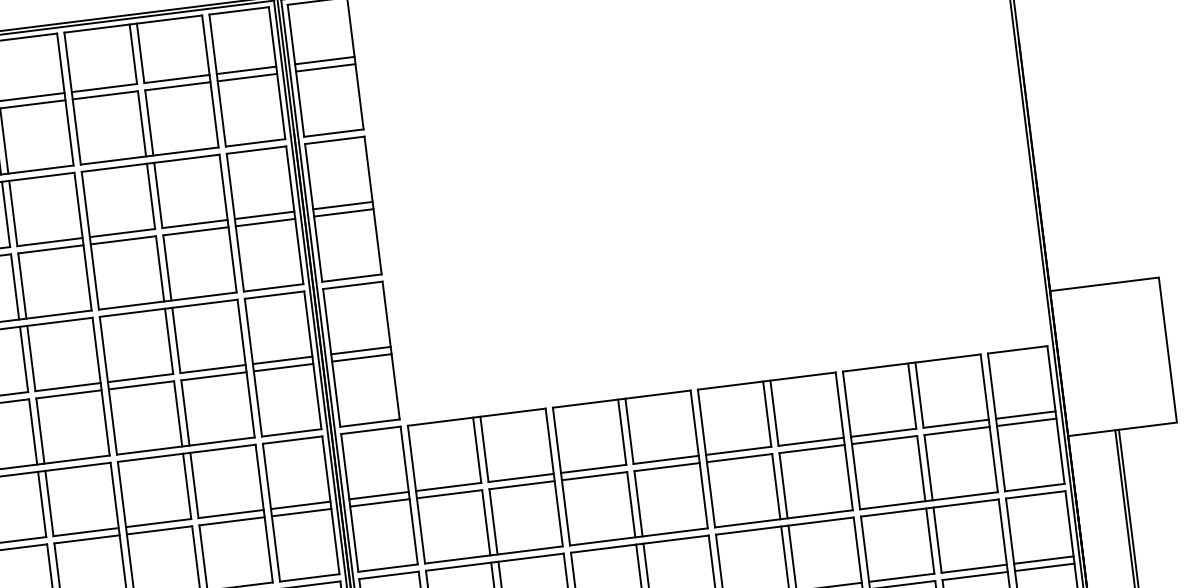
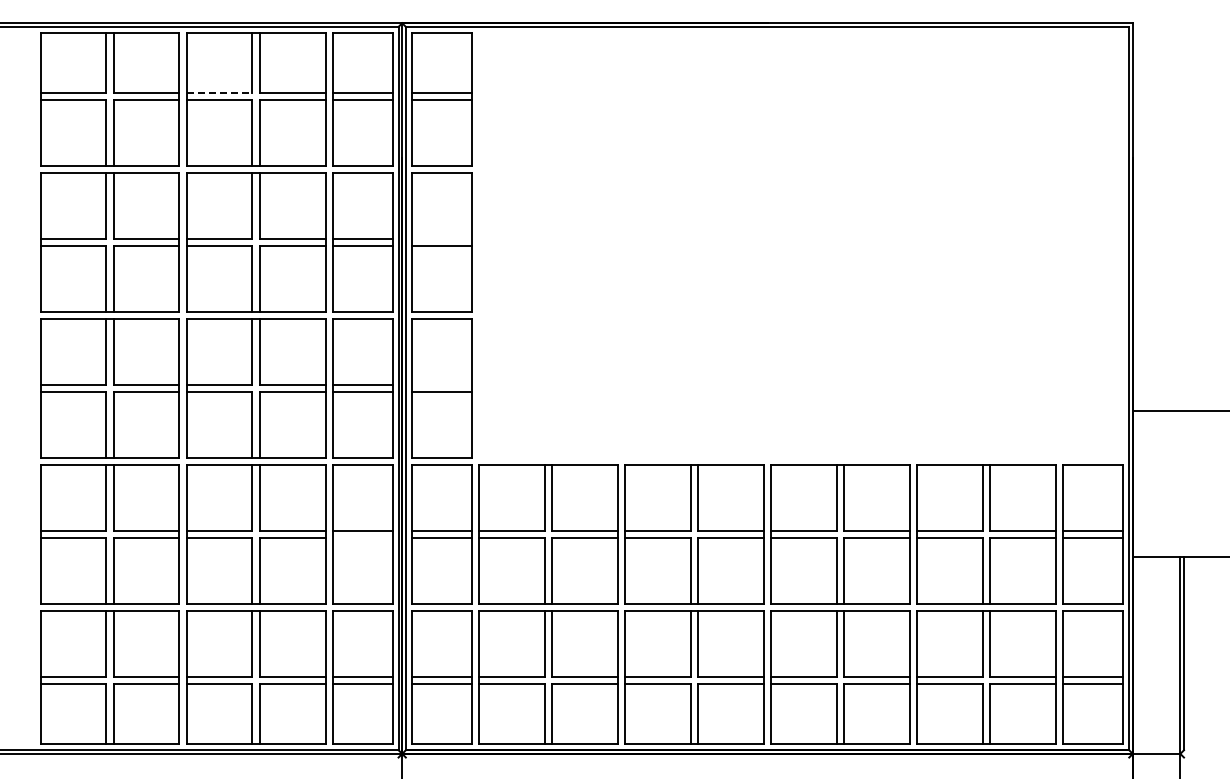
line: (104, 87) -> (219, 92), solid -> dashed
line: (342, 205) -> (441, 238), removed
line: (360, 350) -> (441, 384), removed
line: (301, 512) -> (362, 538), removed

